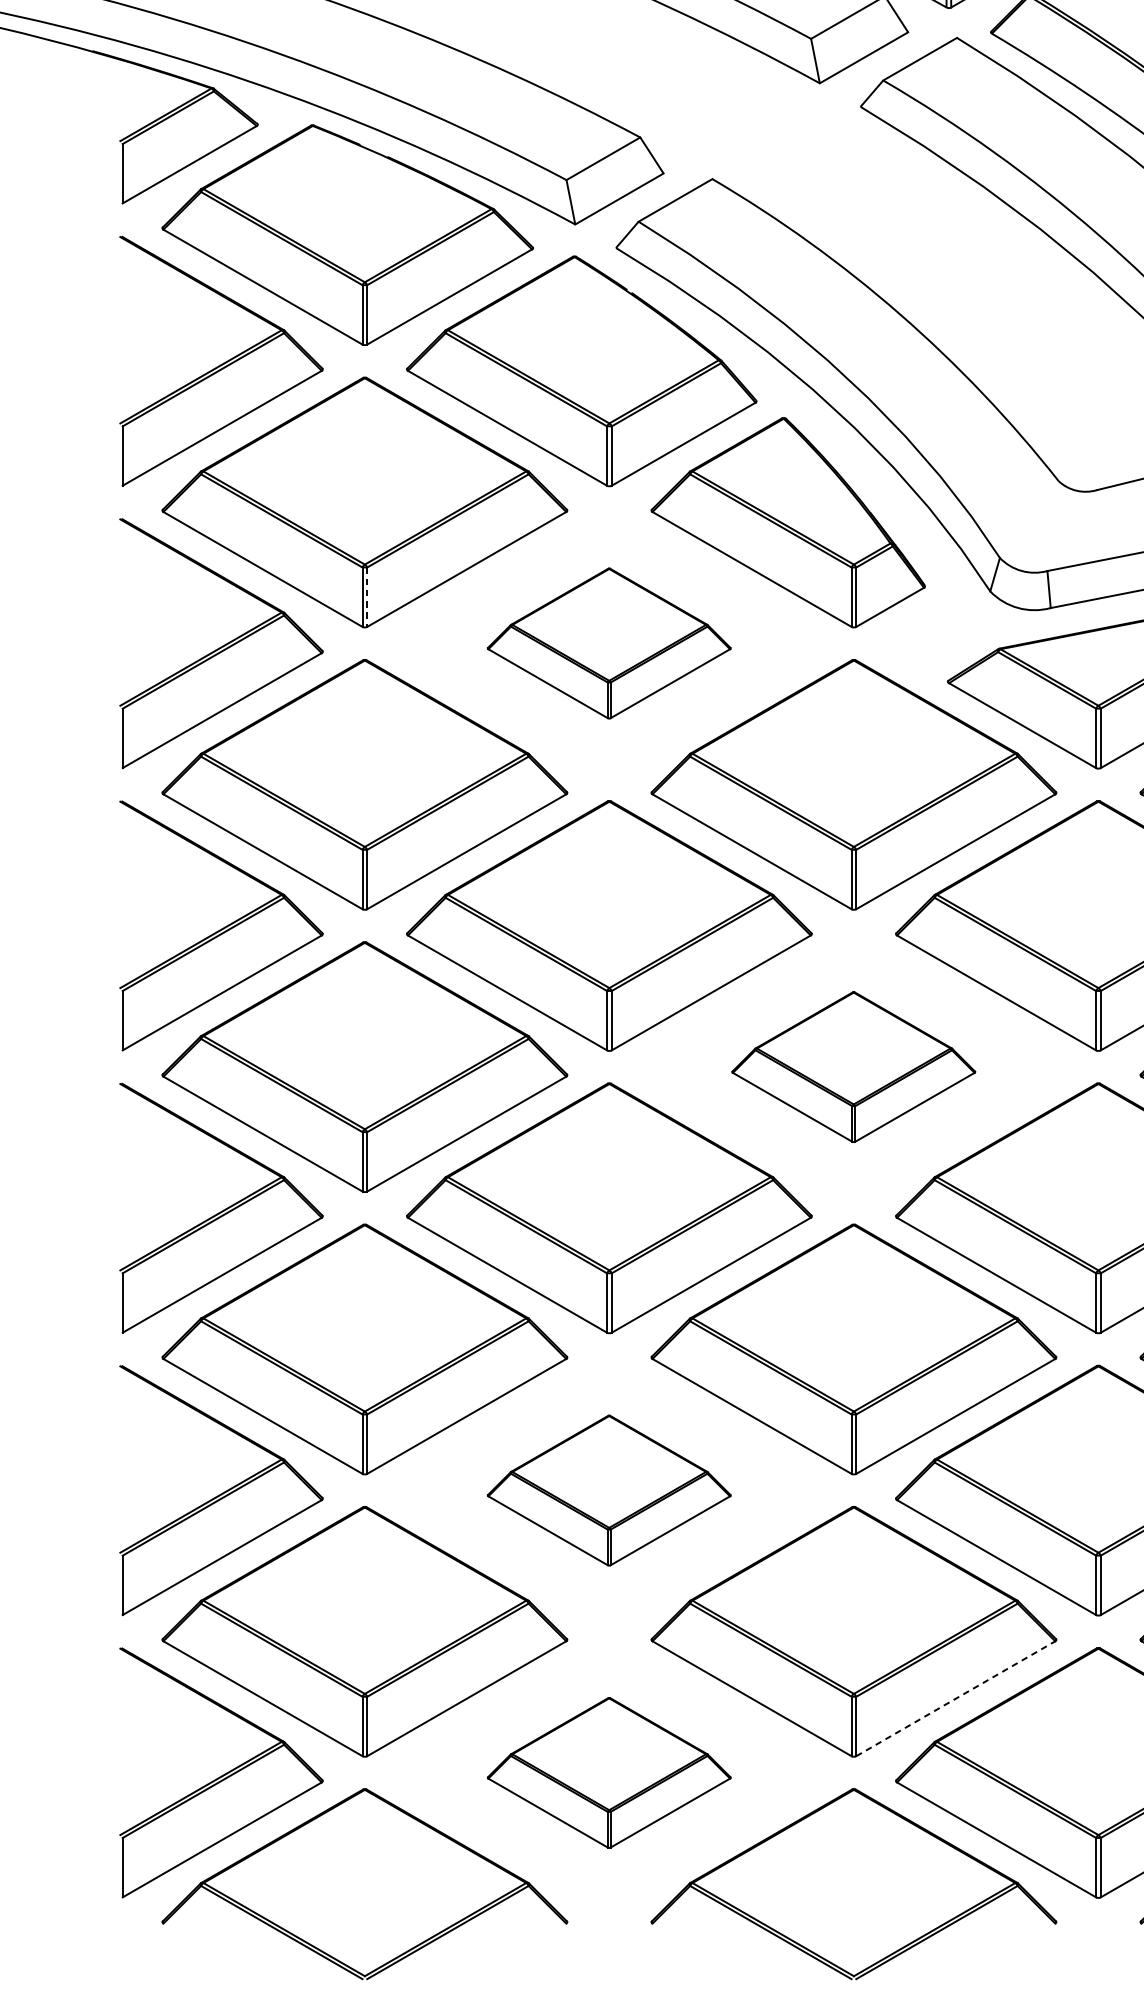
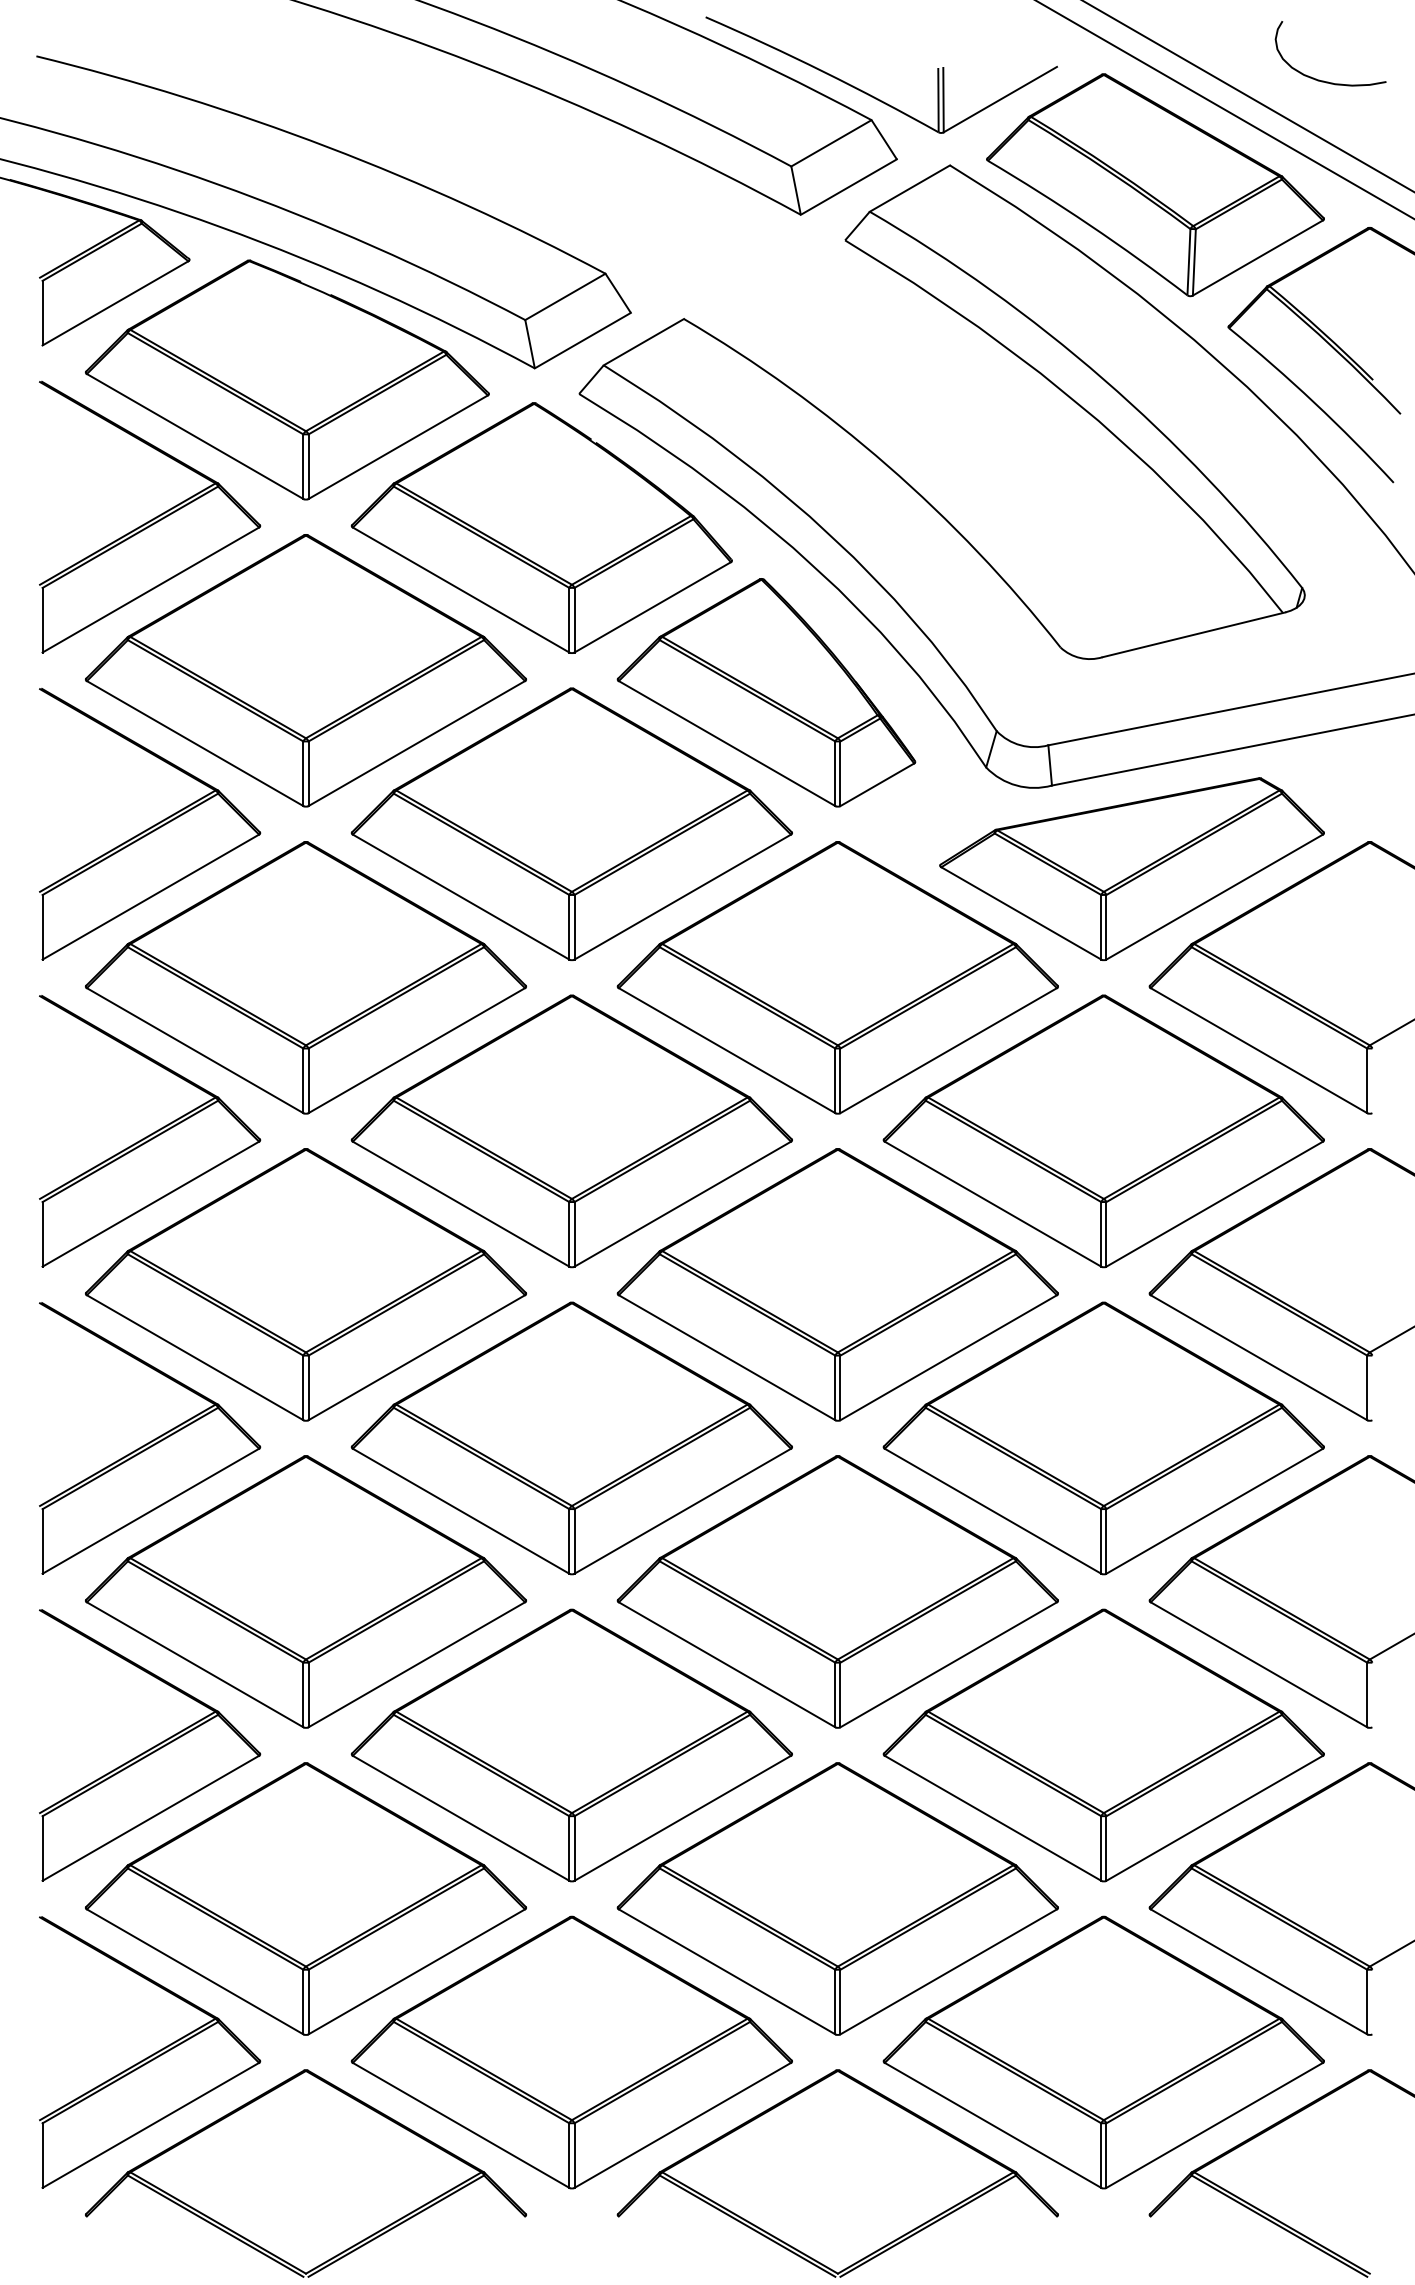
line: (367, 597) -> (308, 774), dashed -> solid
part: (608, 642) -> (571, 823), size x1.67
part: (853, 1066) -> (837, 1284), size x1.67
part: (608, 1490) -> (571, 1745), size x1.67
line: (956, 1698) -> (949, 1971), dashed -> solid
part: (608, 1772) -> (571, 2052), size x1.67

